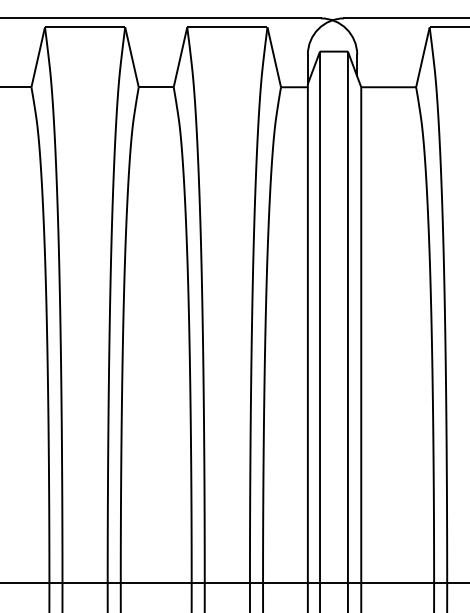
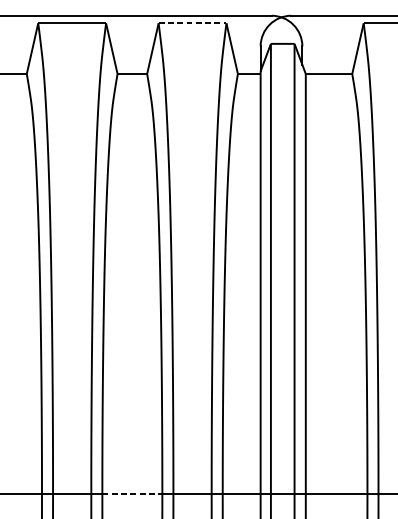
line: (226, 27) -> (191, 23), solid -> dashed
line: (156, 583) -> (132, 493), solid -> dashed

